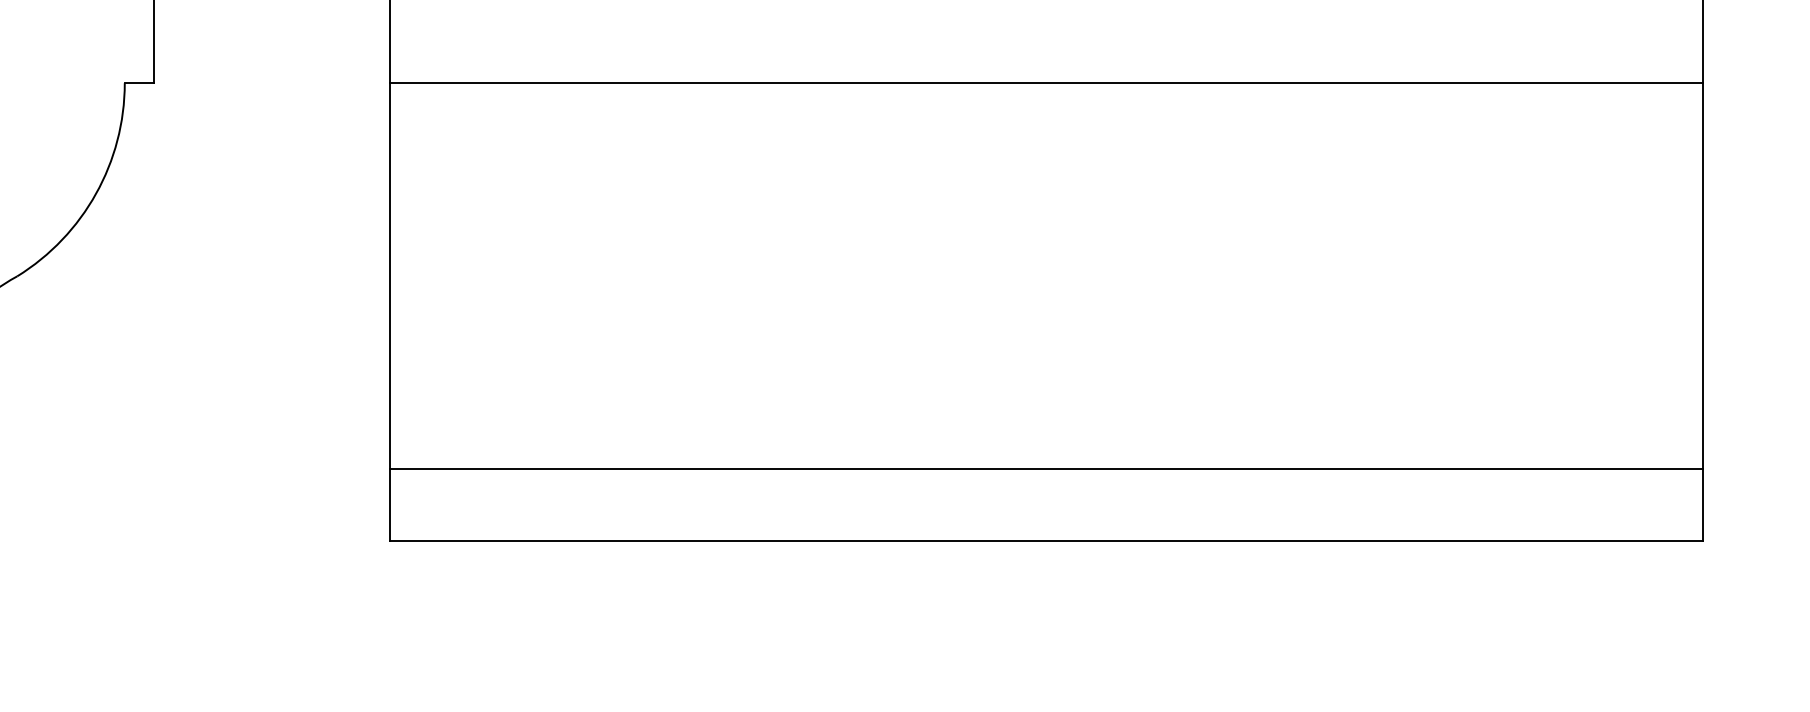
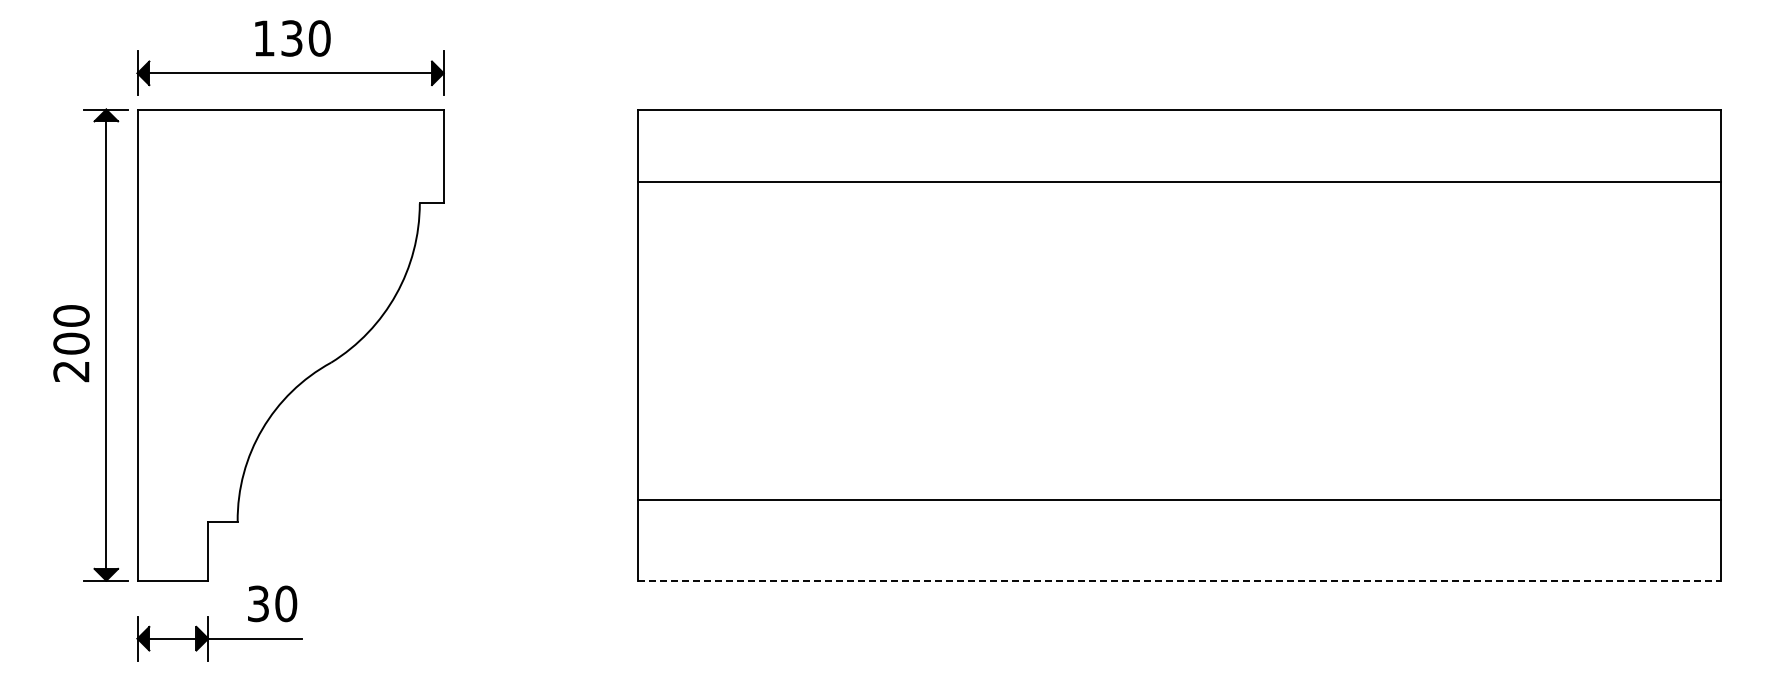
line: (1046, 83) -> (1179, 182), moved
line: (1046, 468) -> (1179, 499), moved
line: (1046, 540) -> (1179, 580), solid -> dashed

